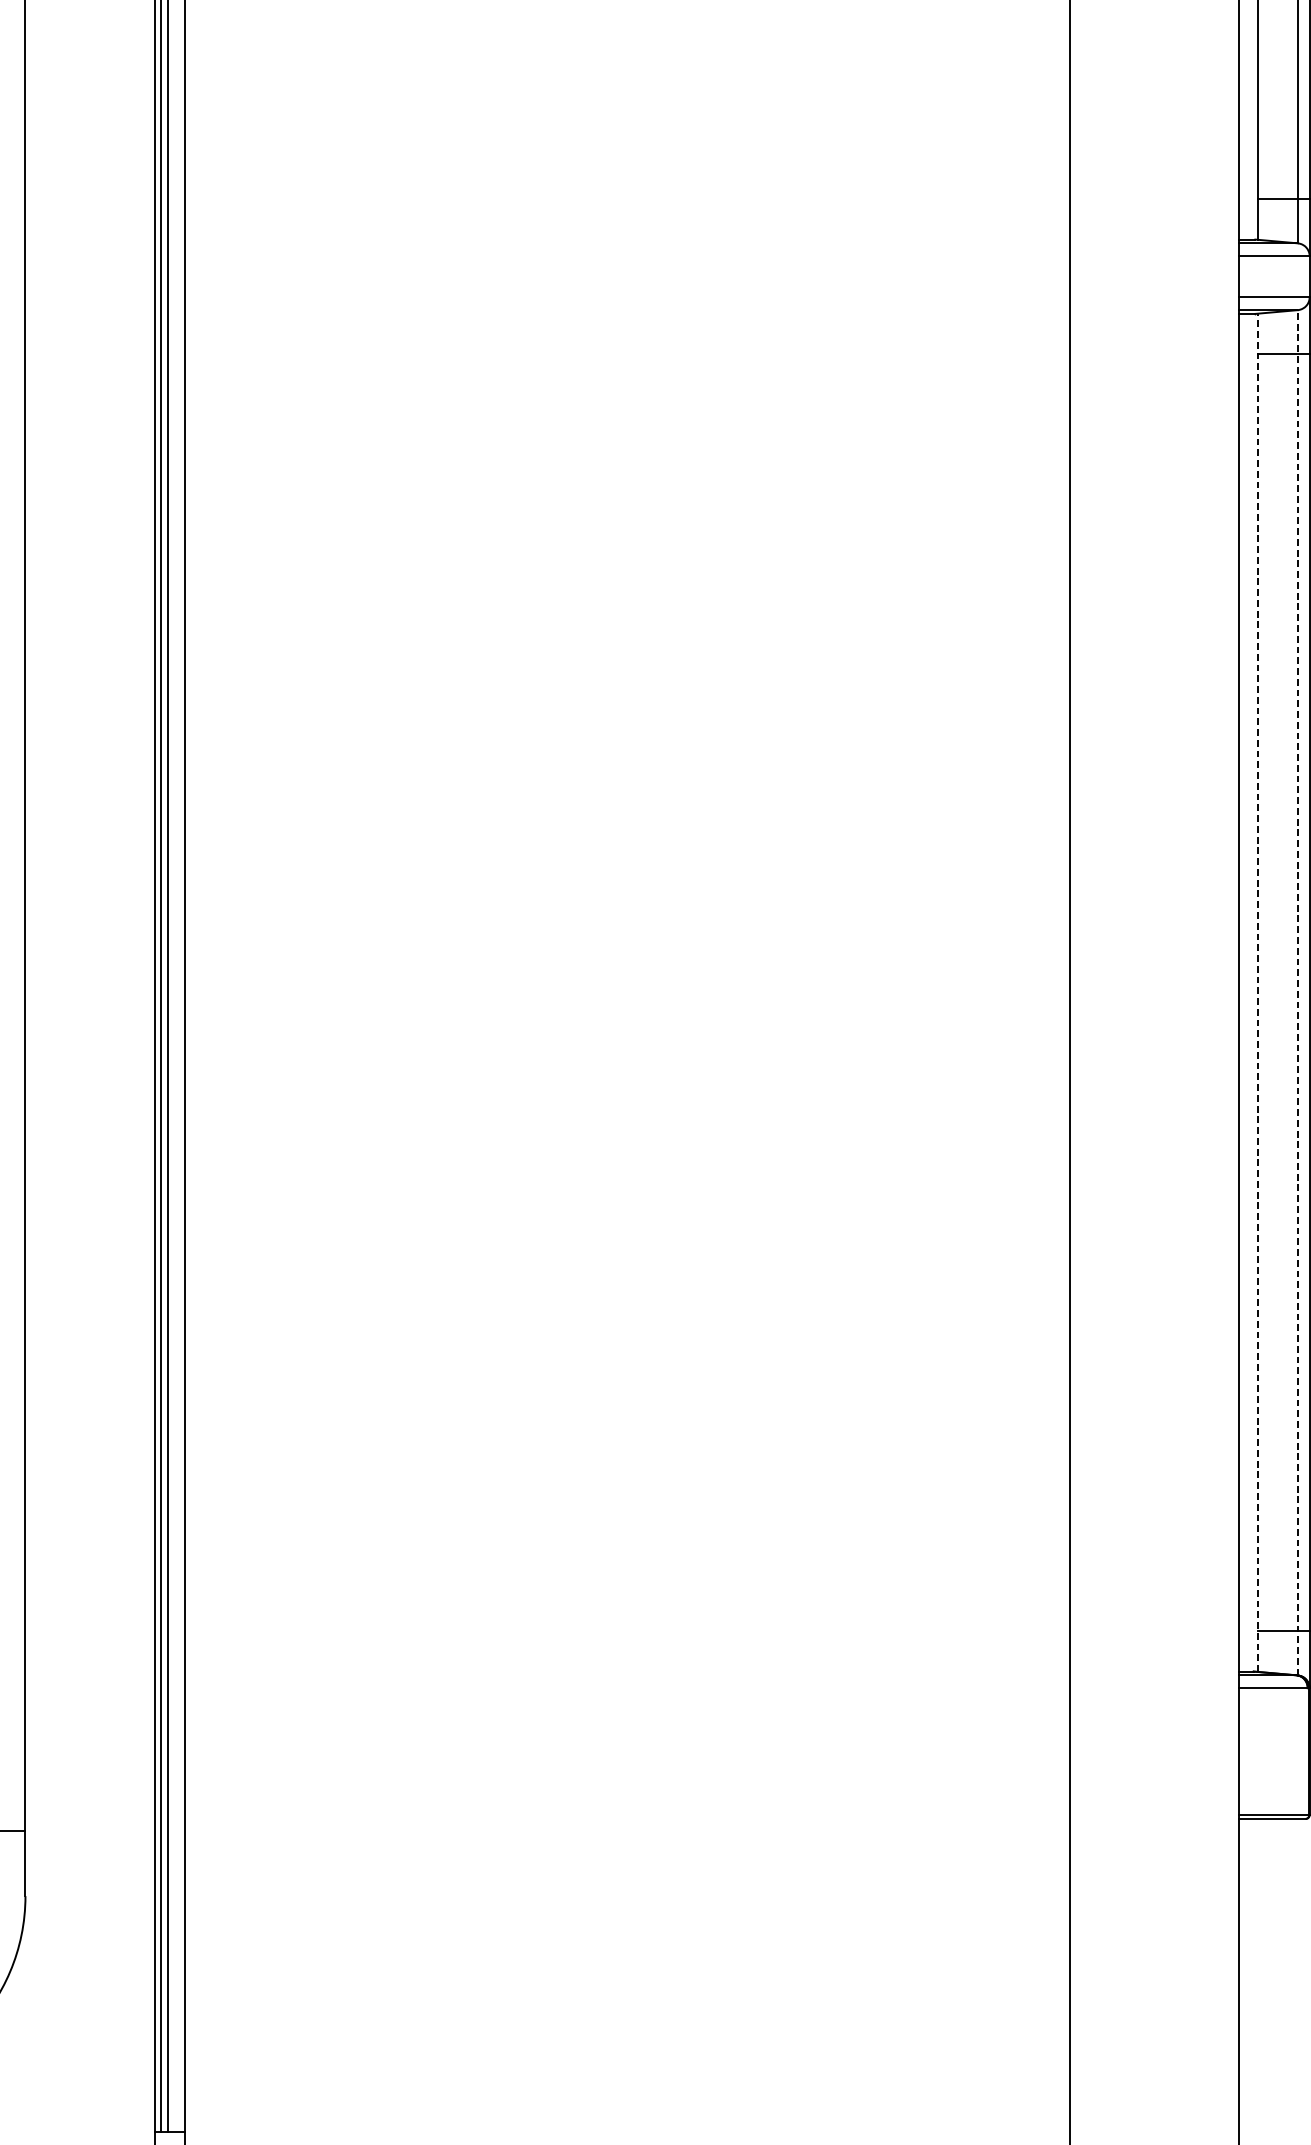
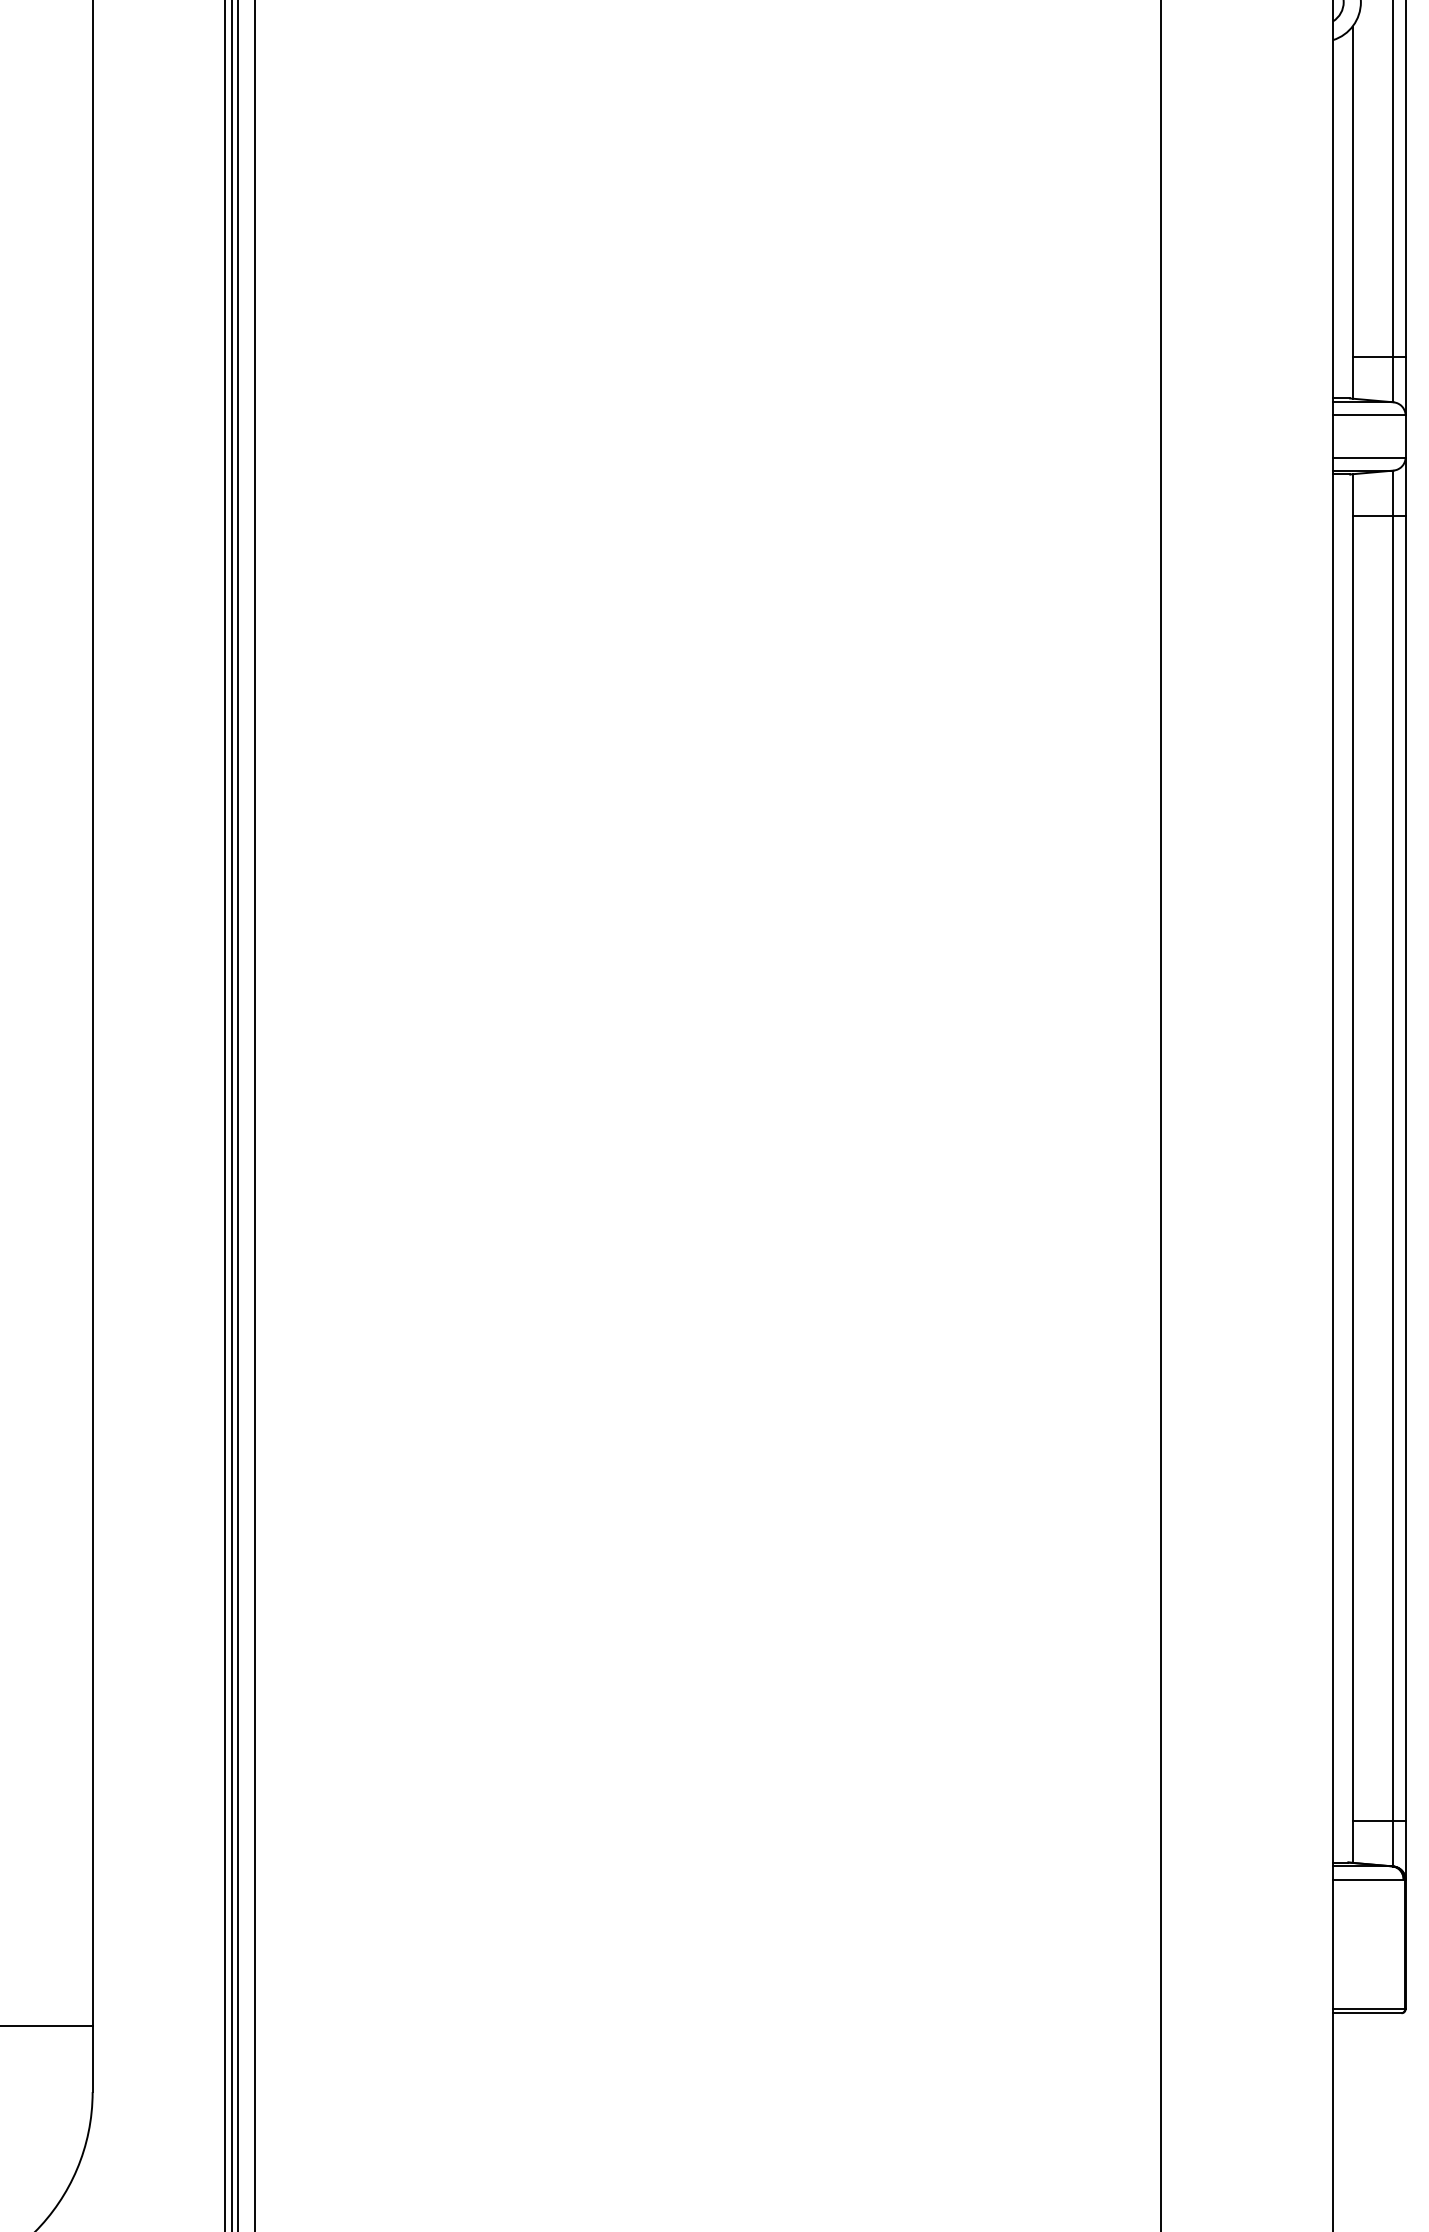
line: (1257, 992) -> (1352, 1168), dashed -> solid
line: (1297, 992) -> (1393, 1168), dashed -> solid

